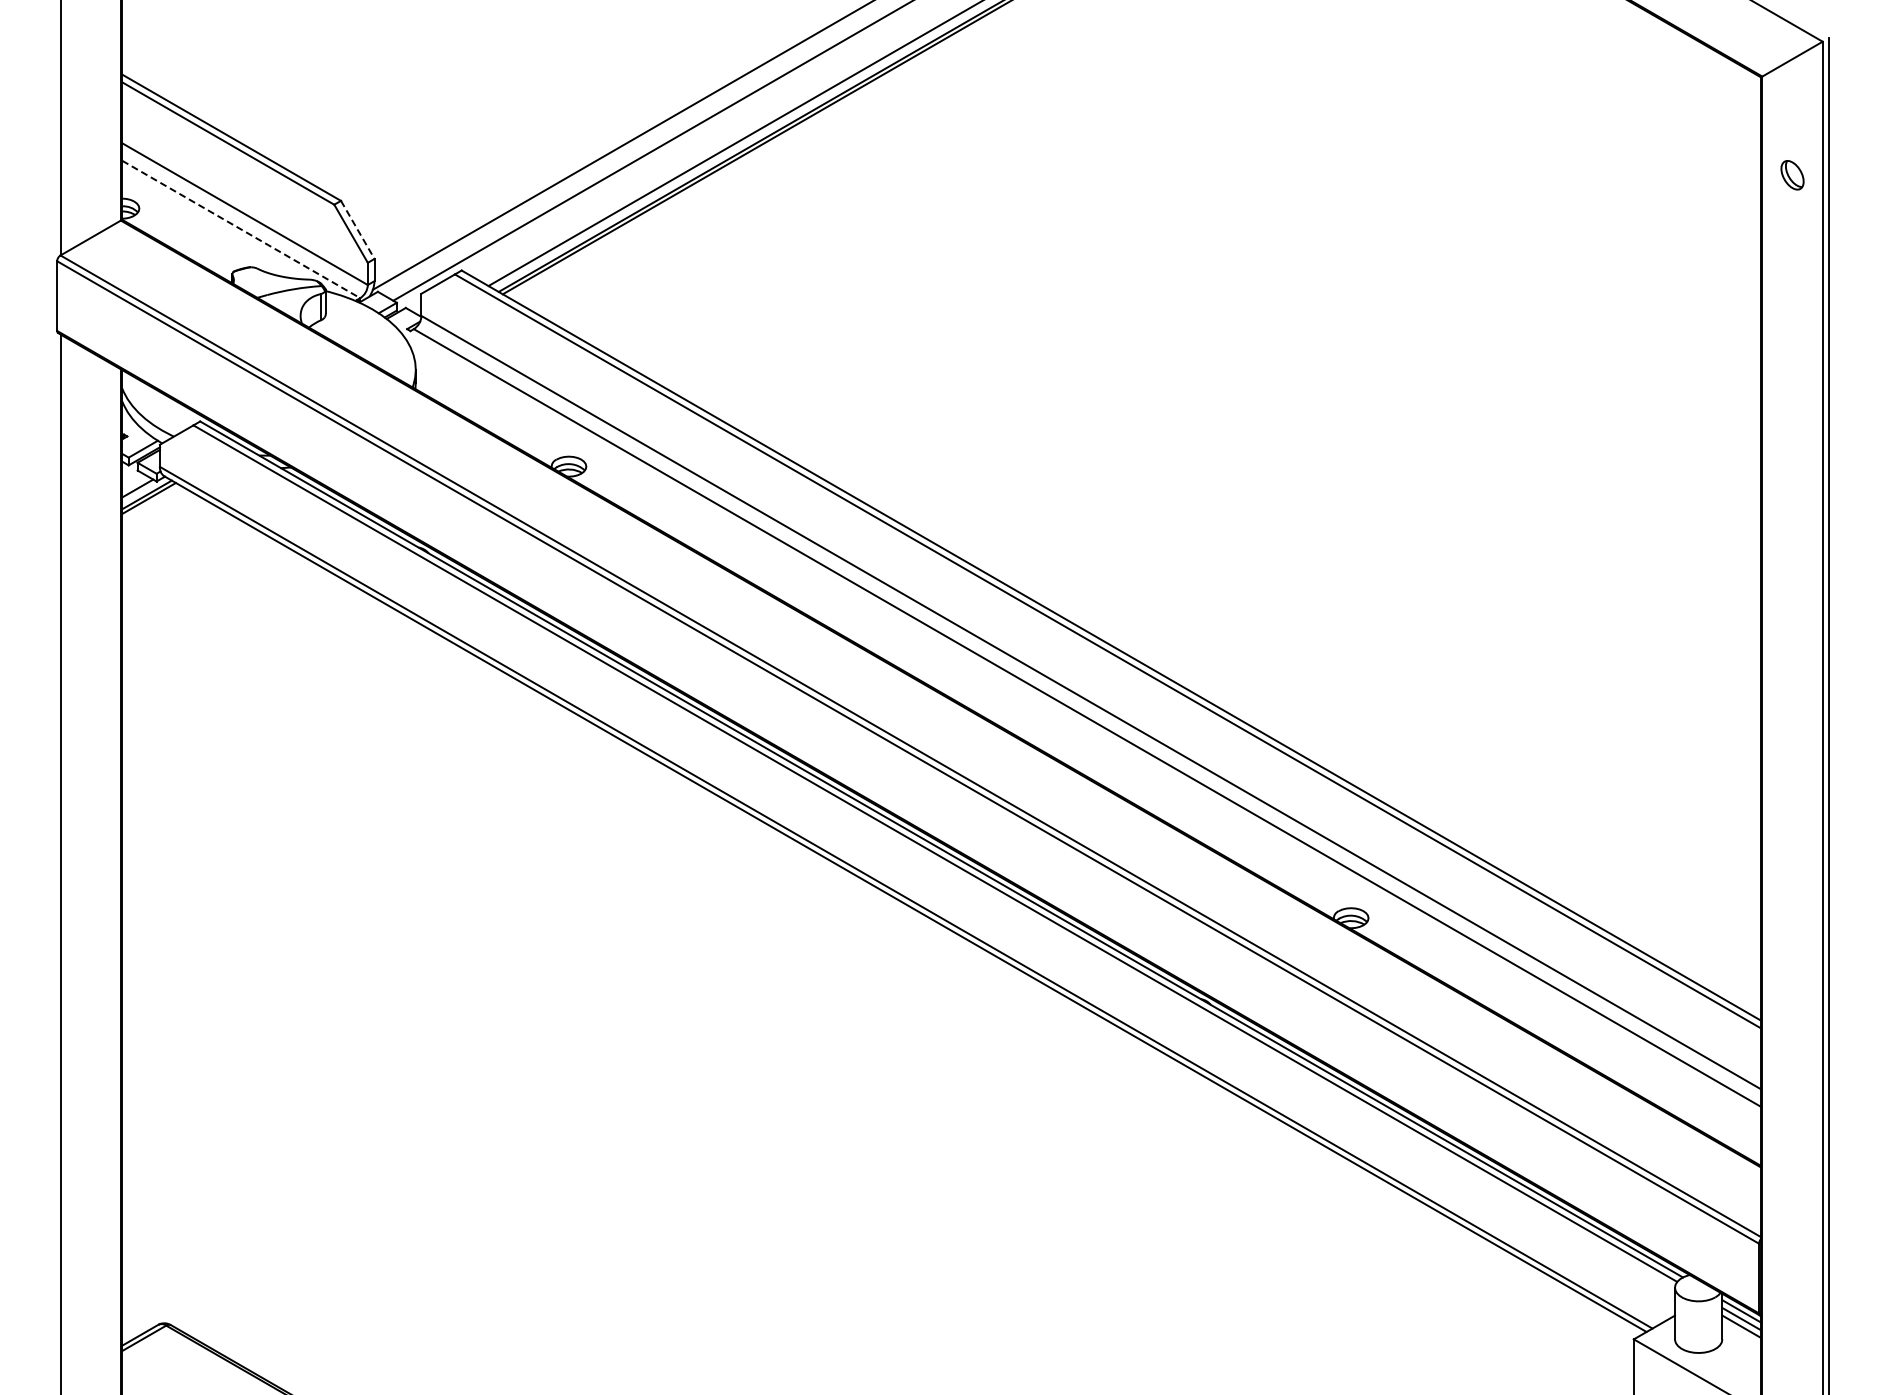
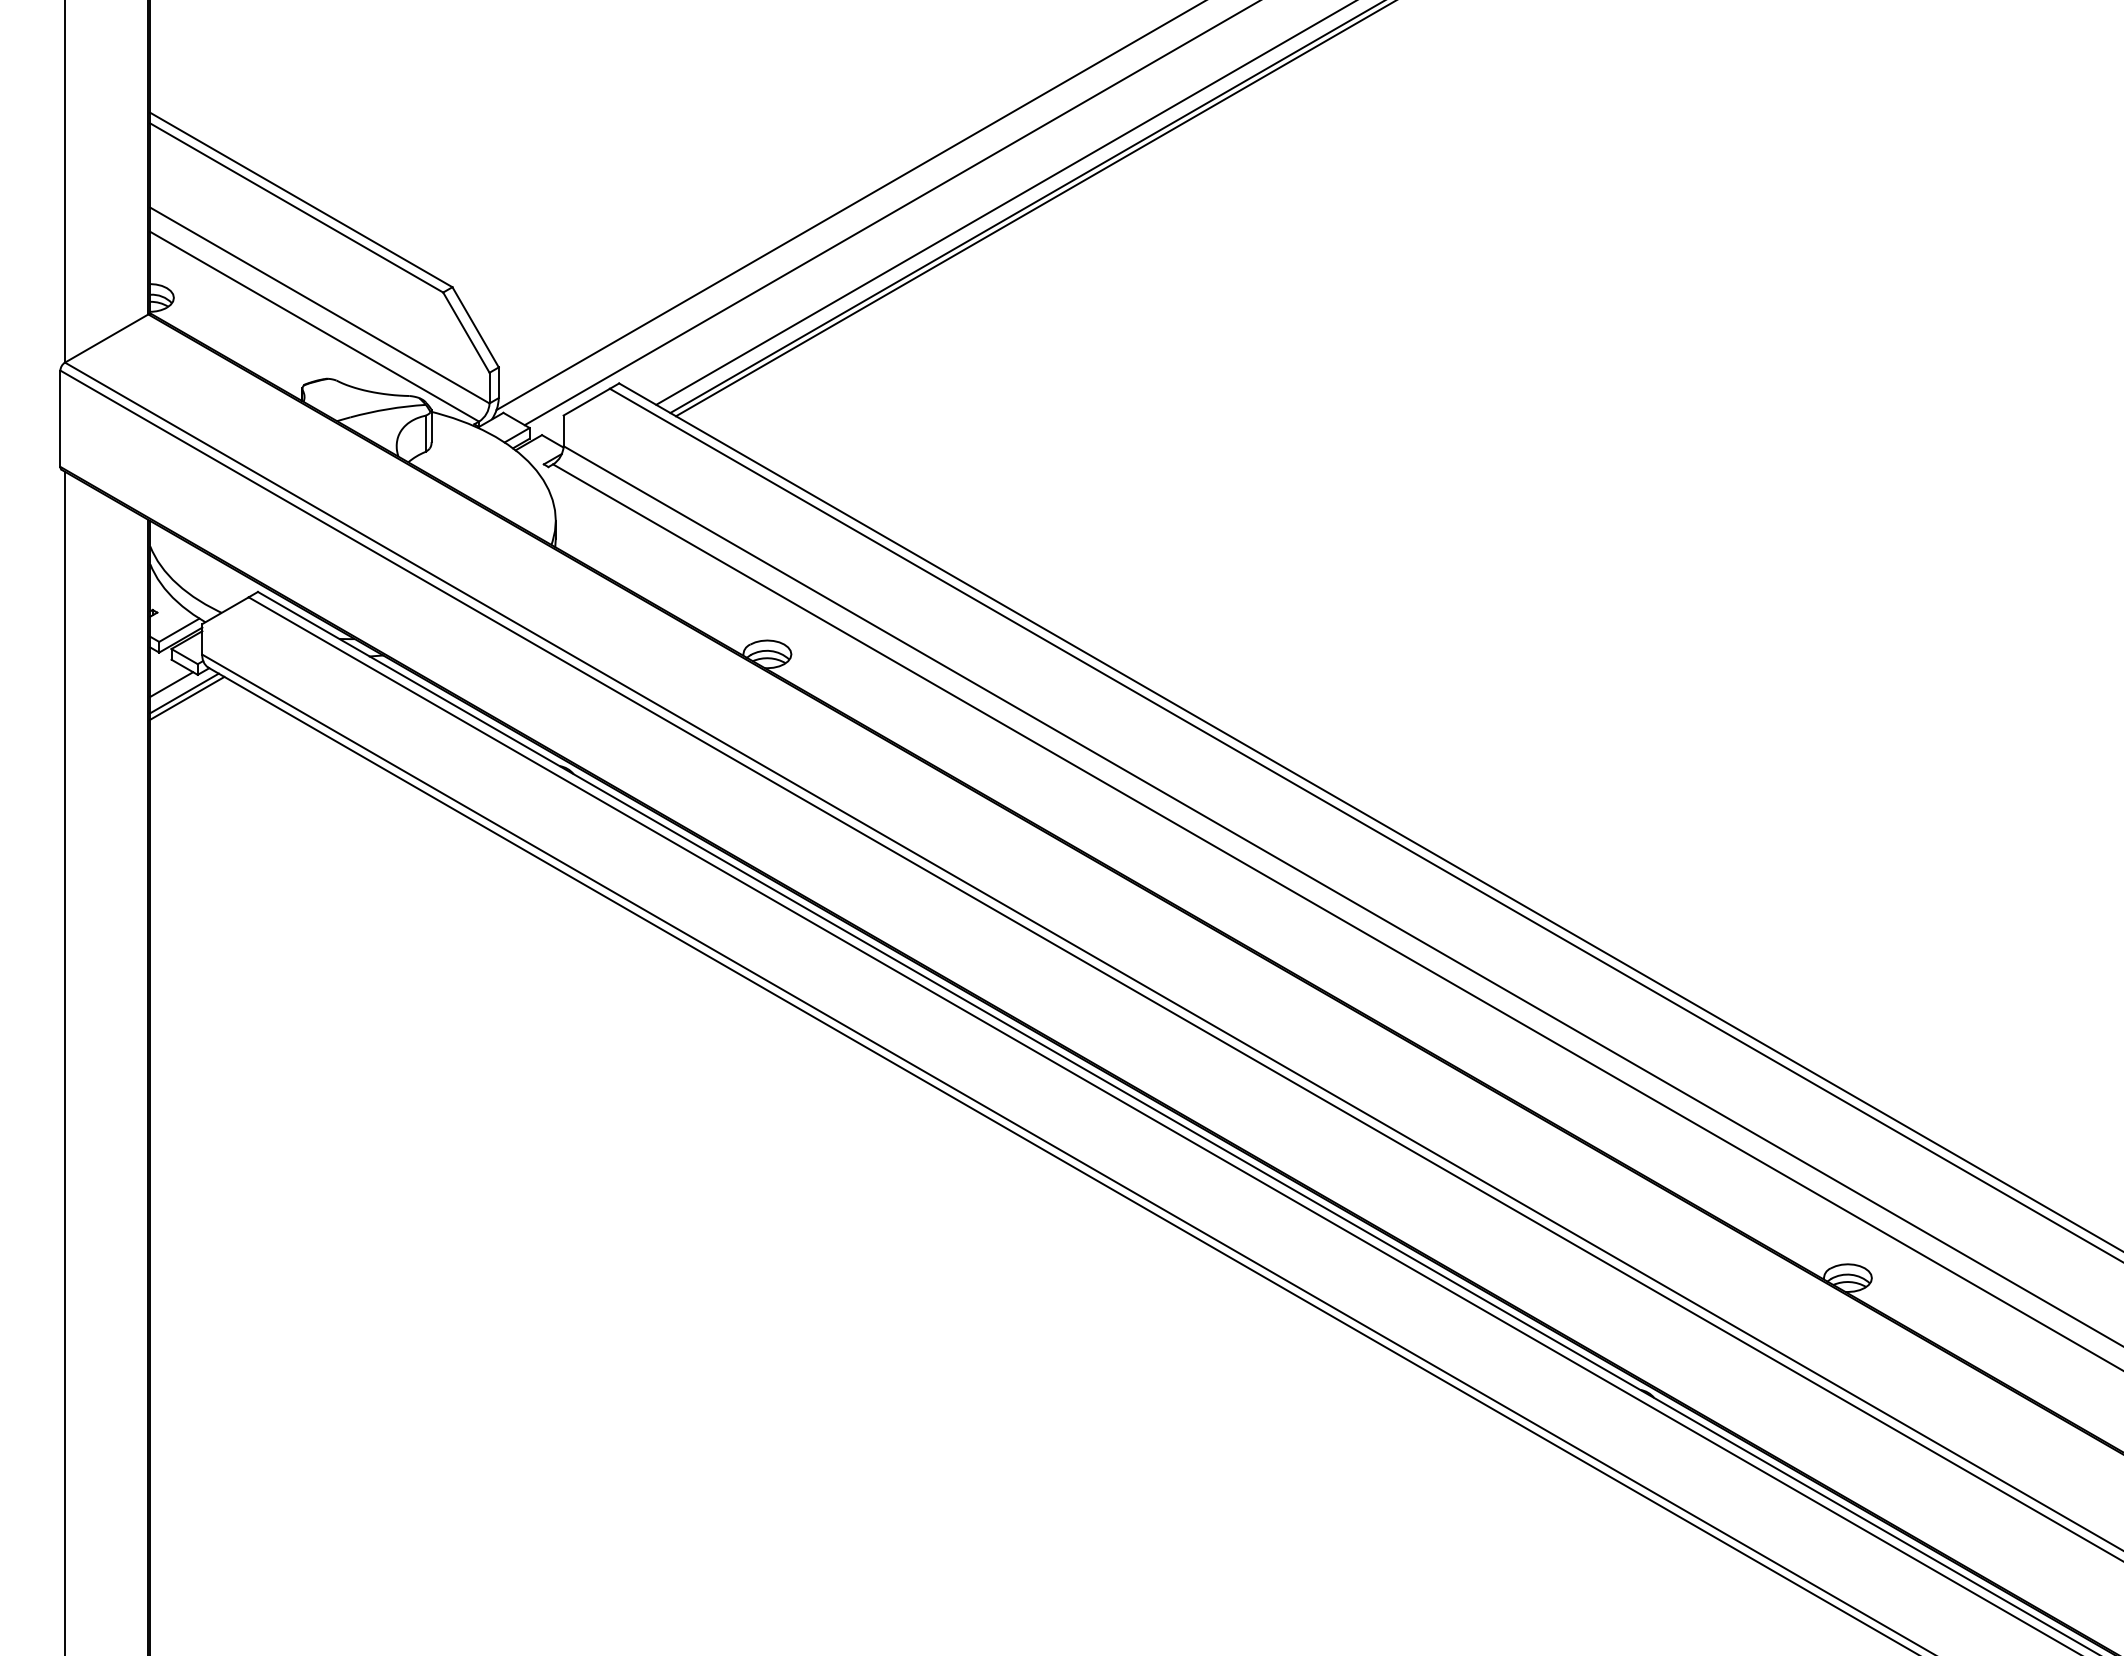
line: (241, 229) -> (315, 326), dashed -> solid
line: (357, 229) -> (475, 326), dashed -> solid

